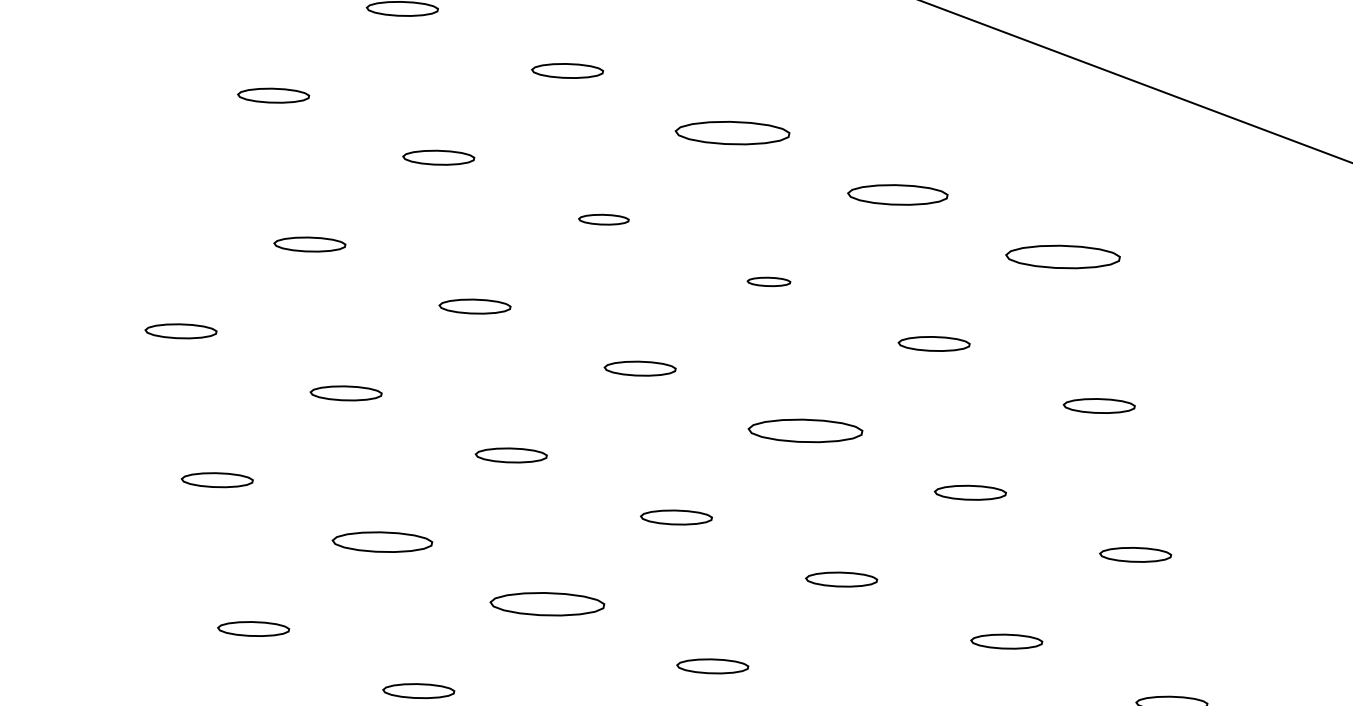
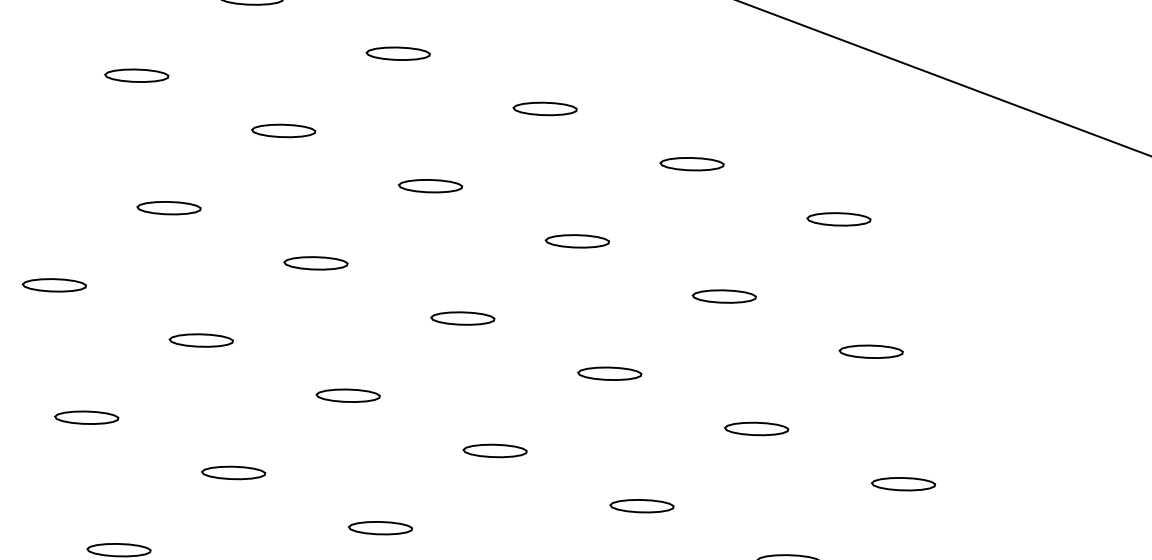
part: (732, 132) -> (544, 108), size x0.62
part: (897, 195) -> (691, 164), size x0.71
part: (603, 219) -> (430, 185), size x1.43
part: (1062, 257) -> (838, 219), size x0.62
part: (768, 281) -> (576, 241), size x1.67
part: (804, 430) -> (609, 373), size x0.62
part: (382, 542) -> (233, 473), size x0.71
part: (547, 604) -> (380, 528), size x0.62

